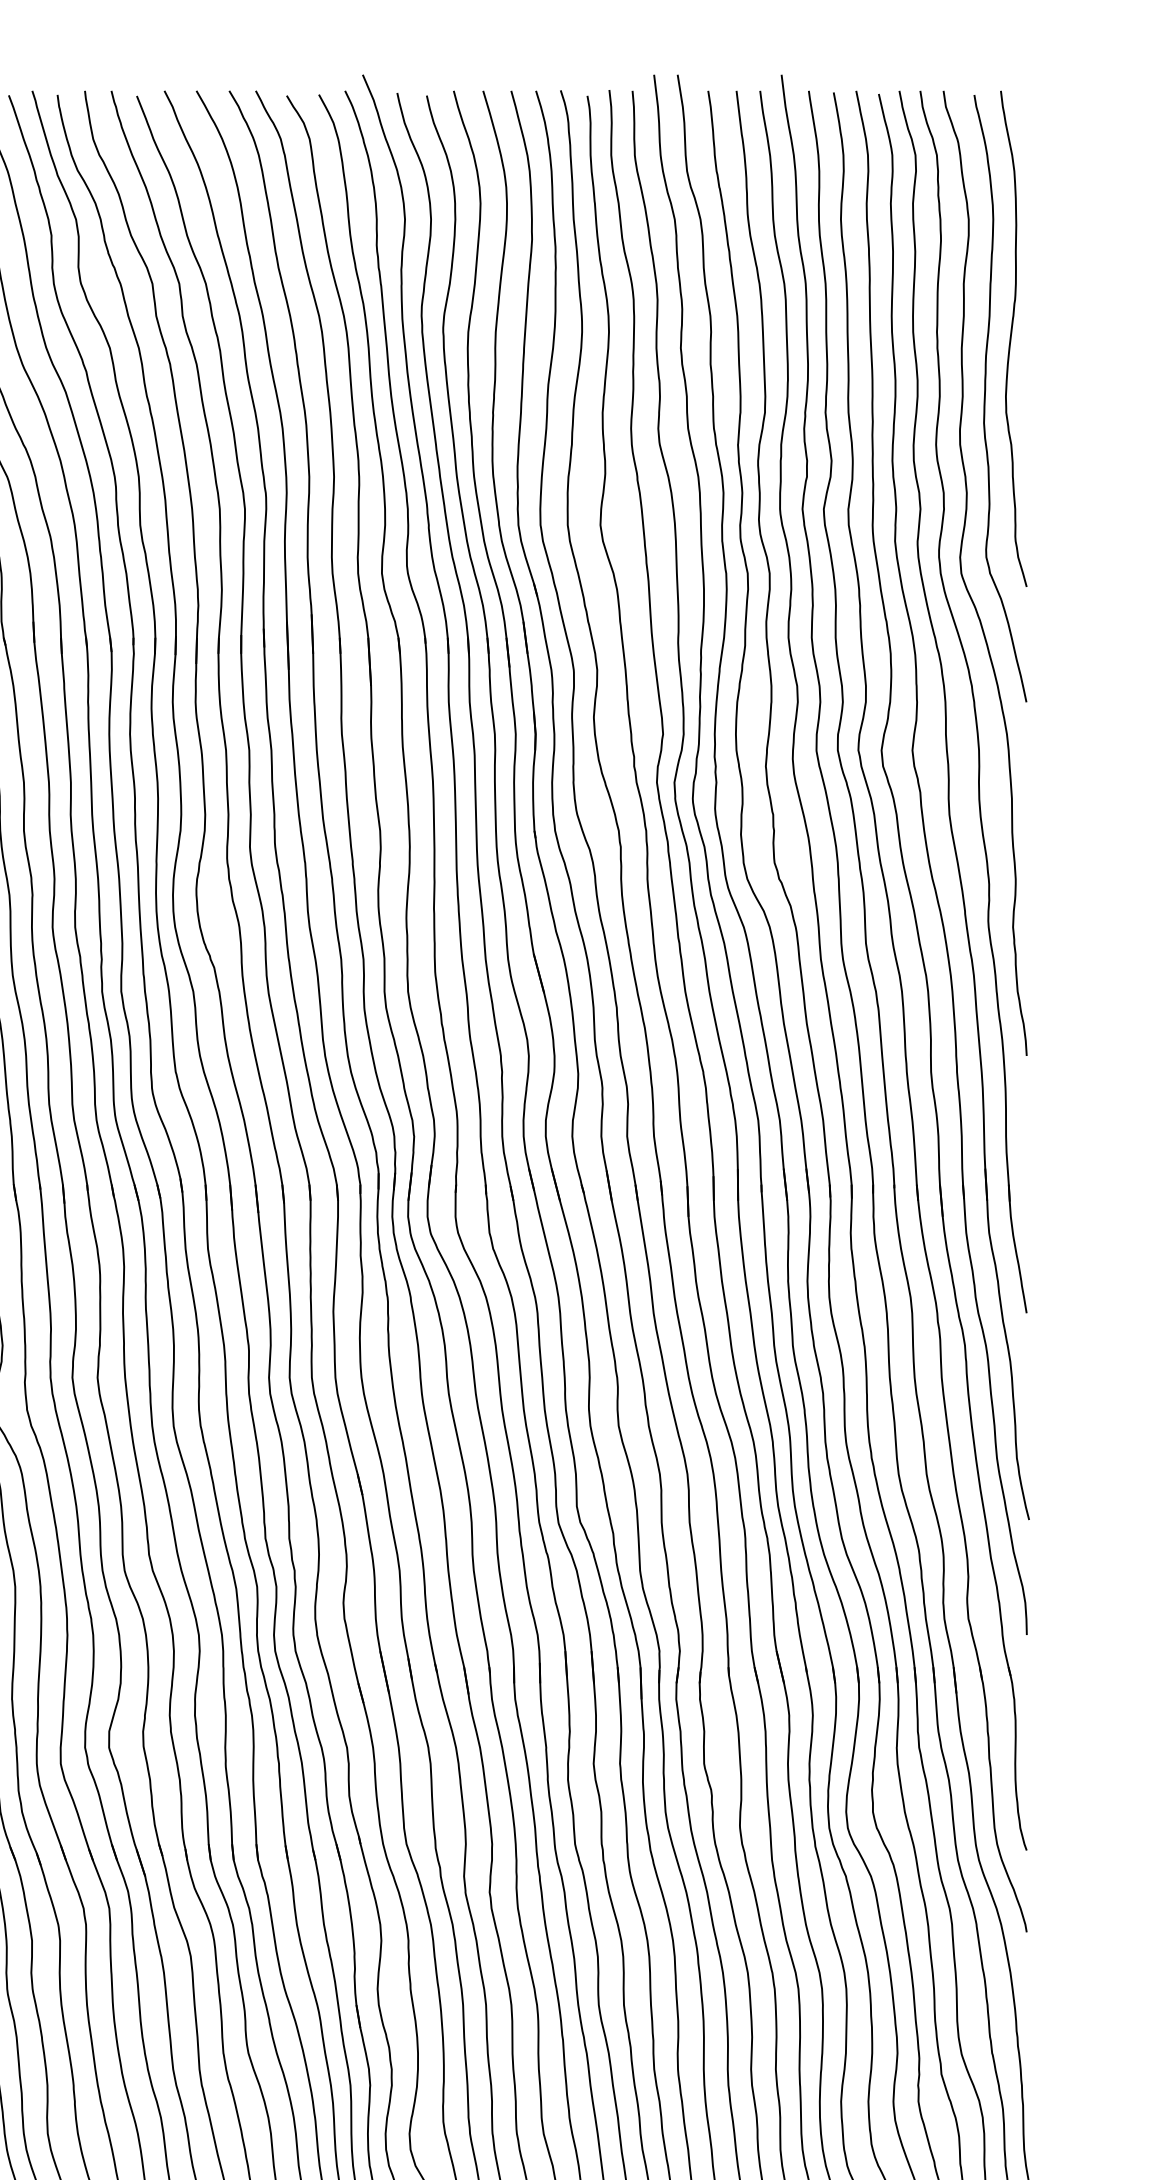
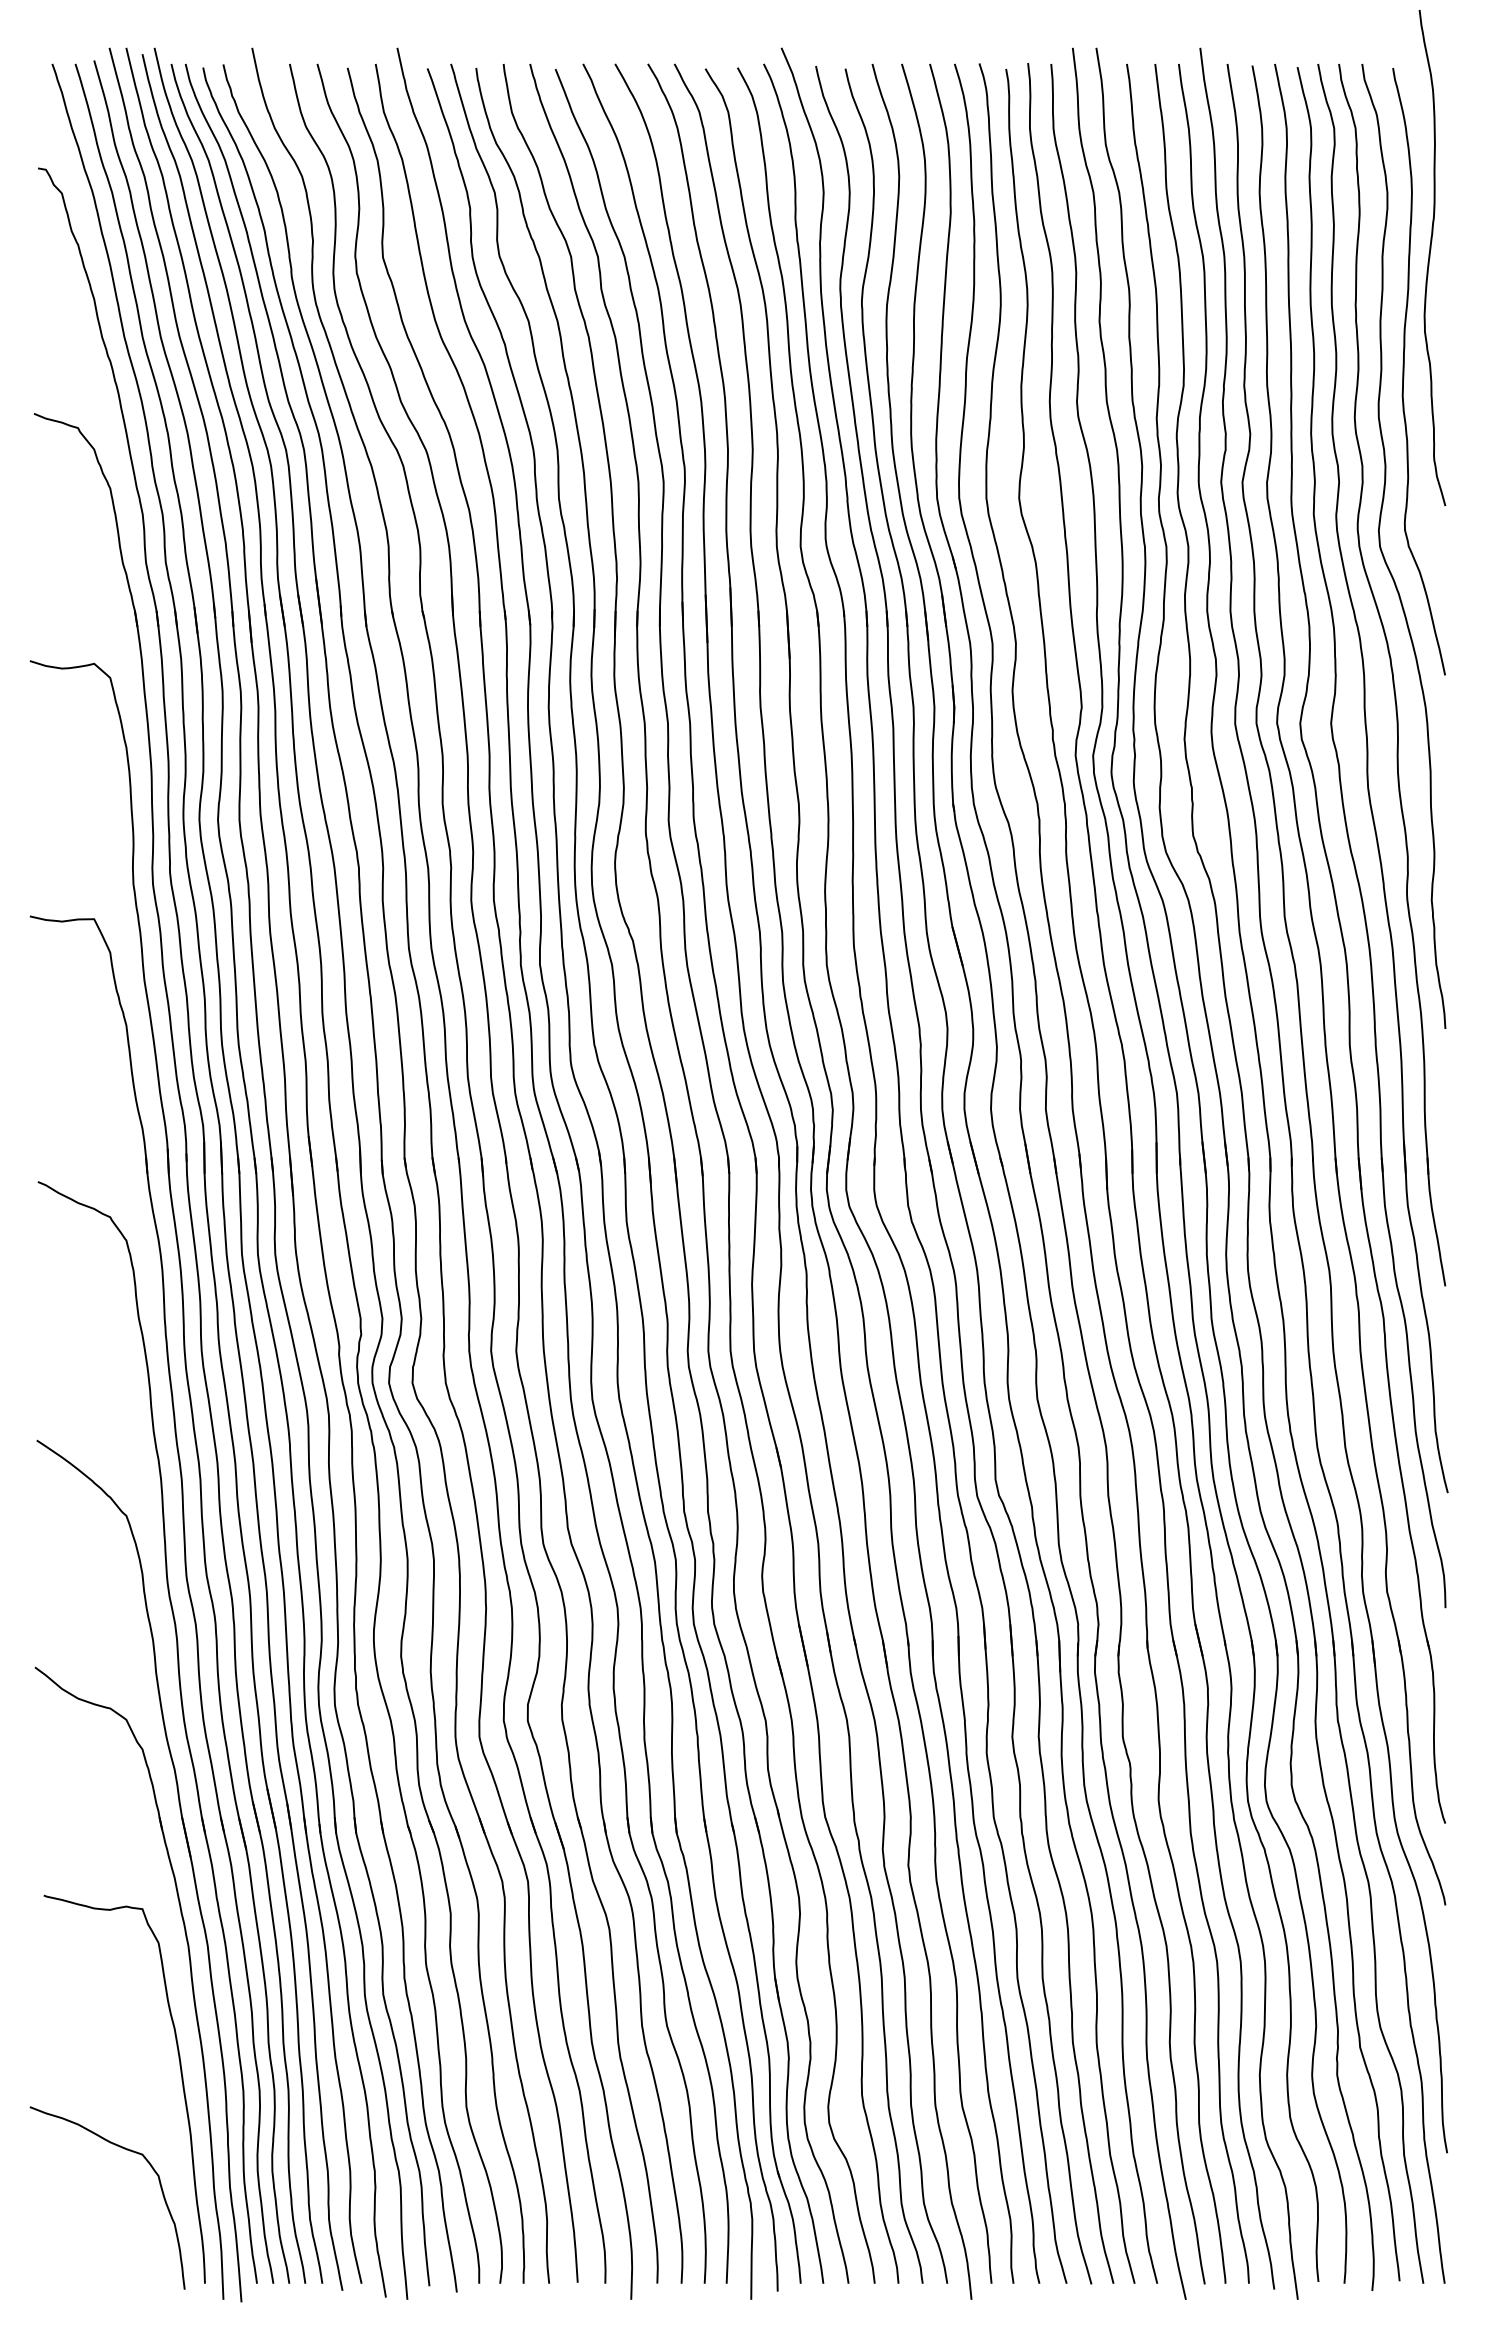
curve: (1011, 339) -> (1430, 258), moved

